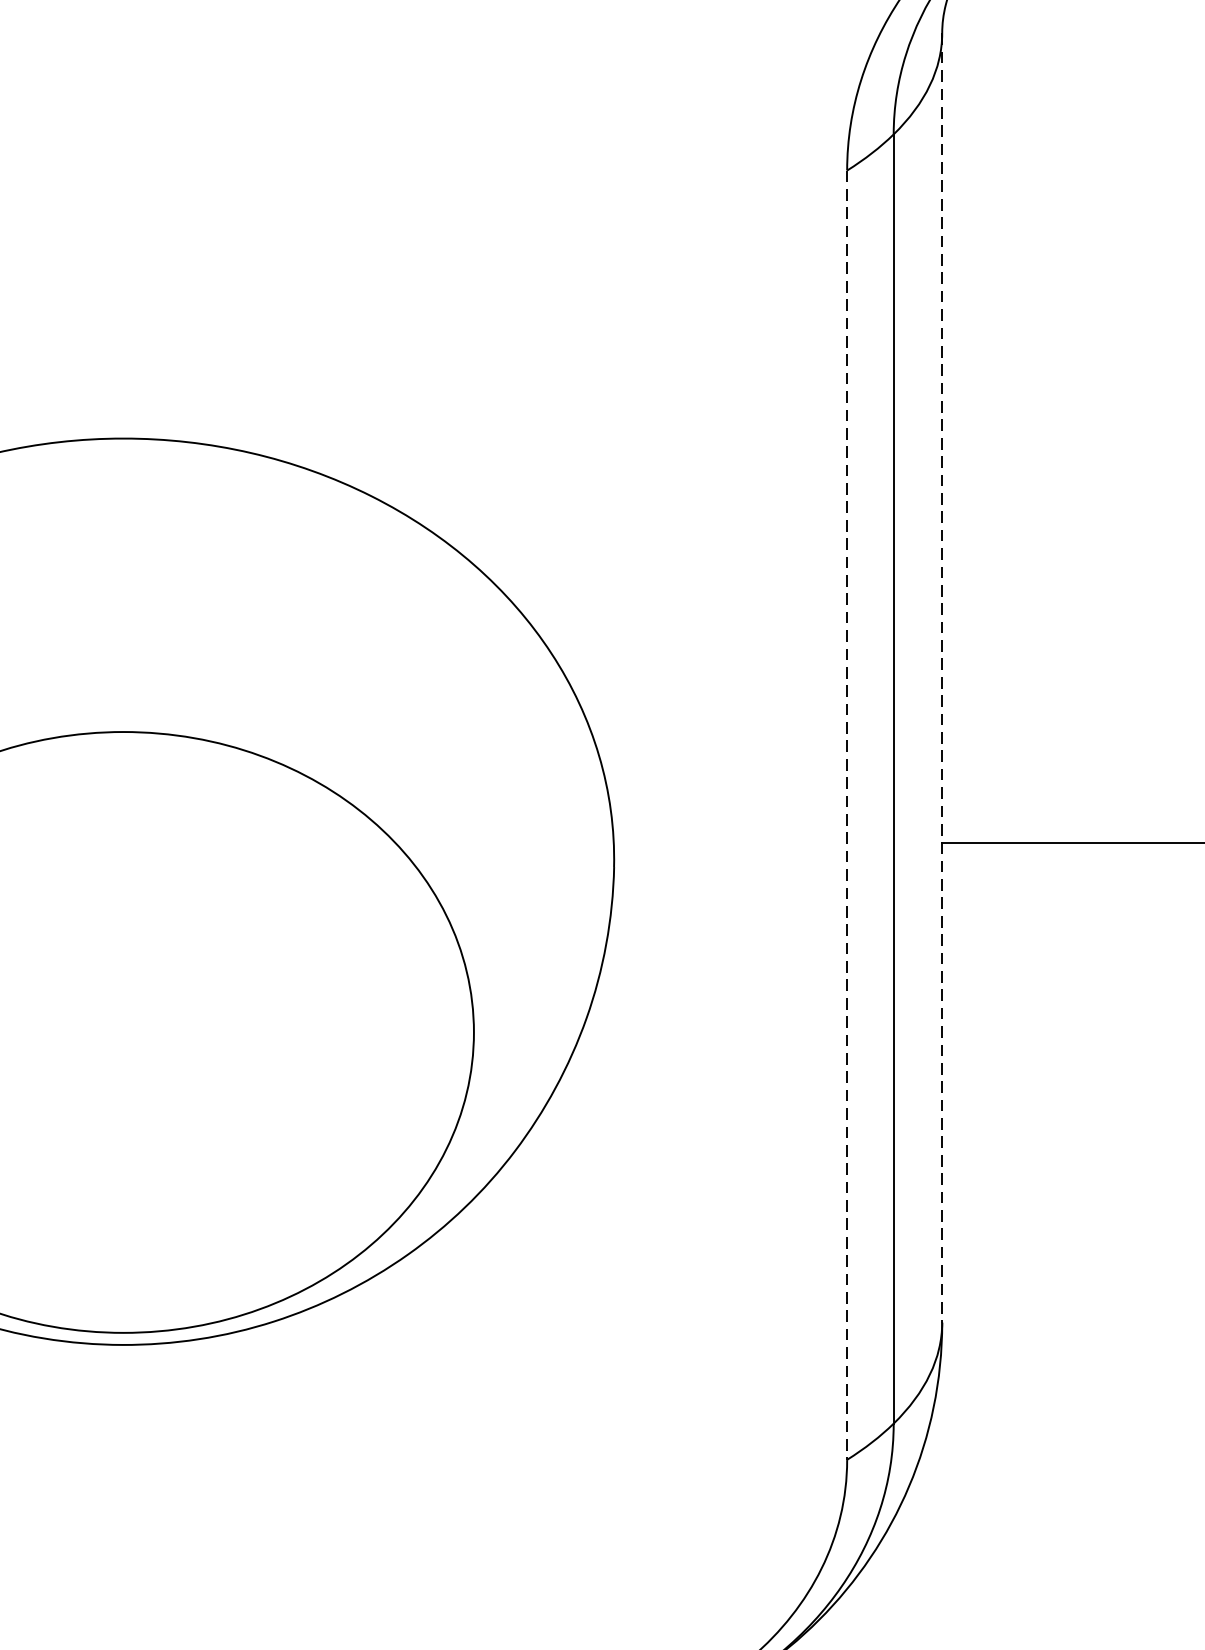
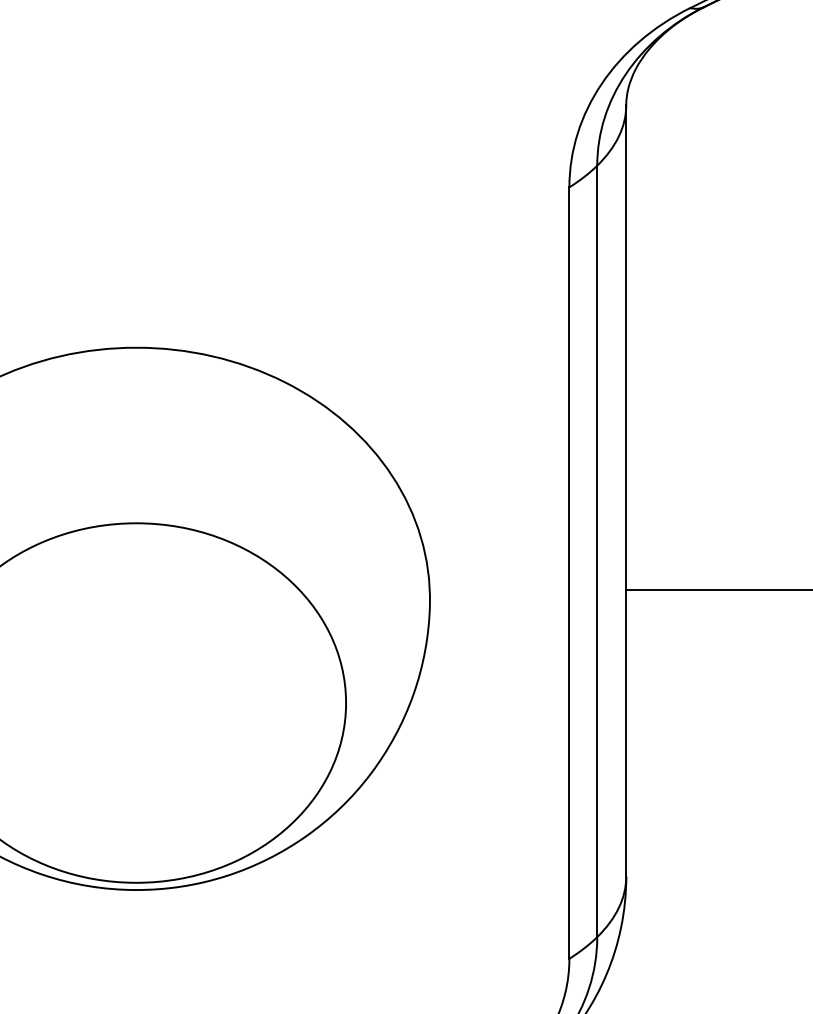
line: (942, 677) -> (626, 490), dashed -> solid
line: (847, 815) -> (569, 573), dashed -> solid

